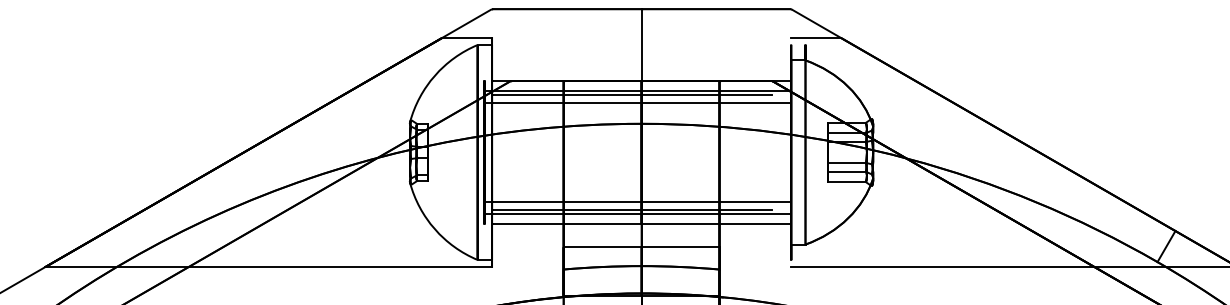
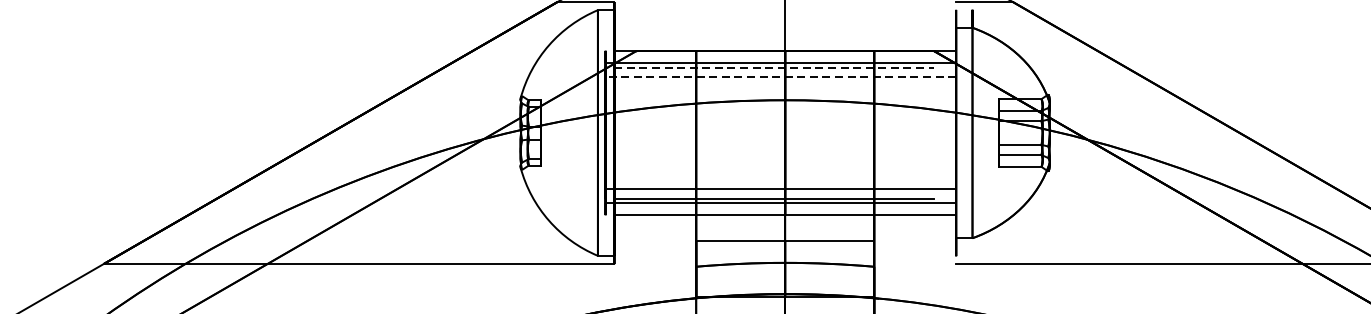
line: (631, 95) -> (773, 67), solid -> dashed
line: (637, 103) -> (780, 77), solid -> dashed

